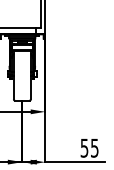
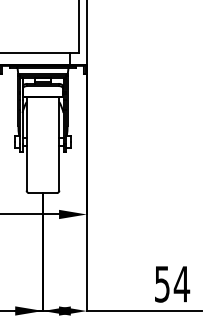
text: (94, 147) -> (181, 282), 55 -> 54

